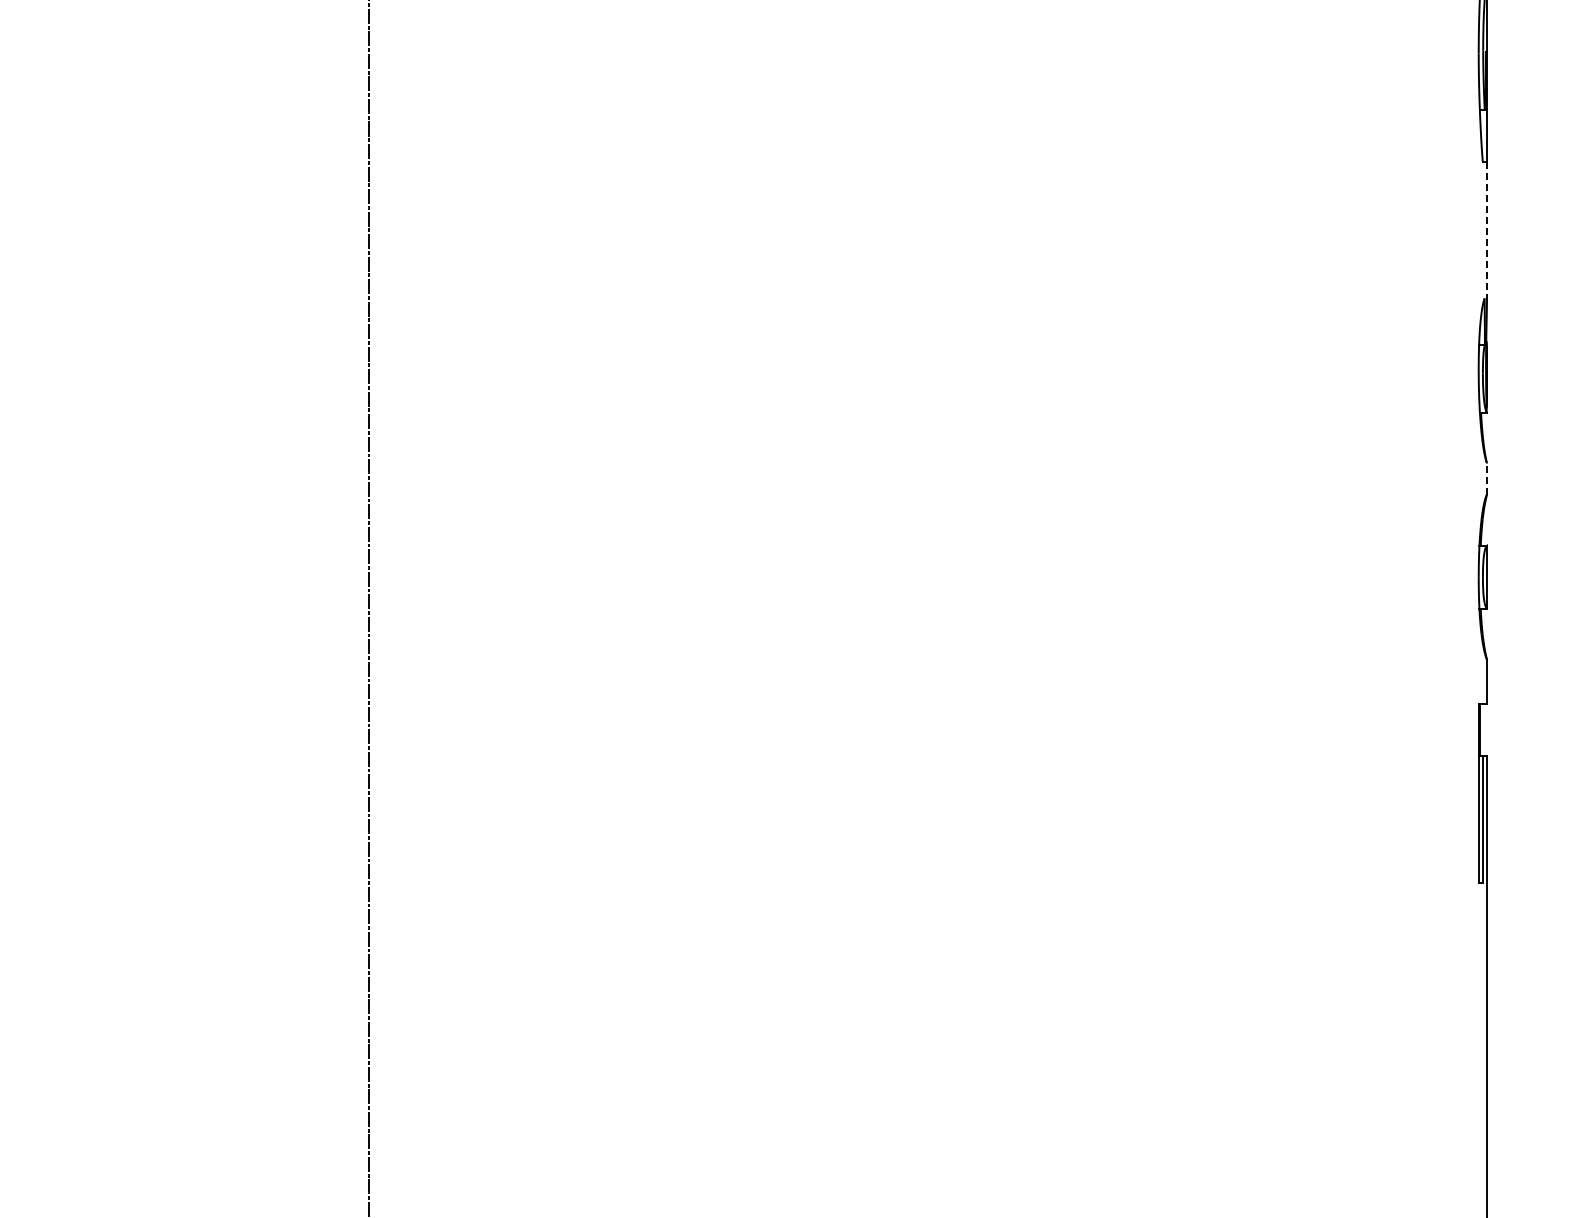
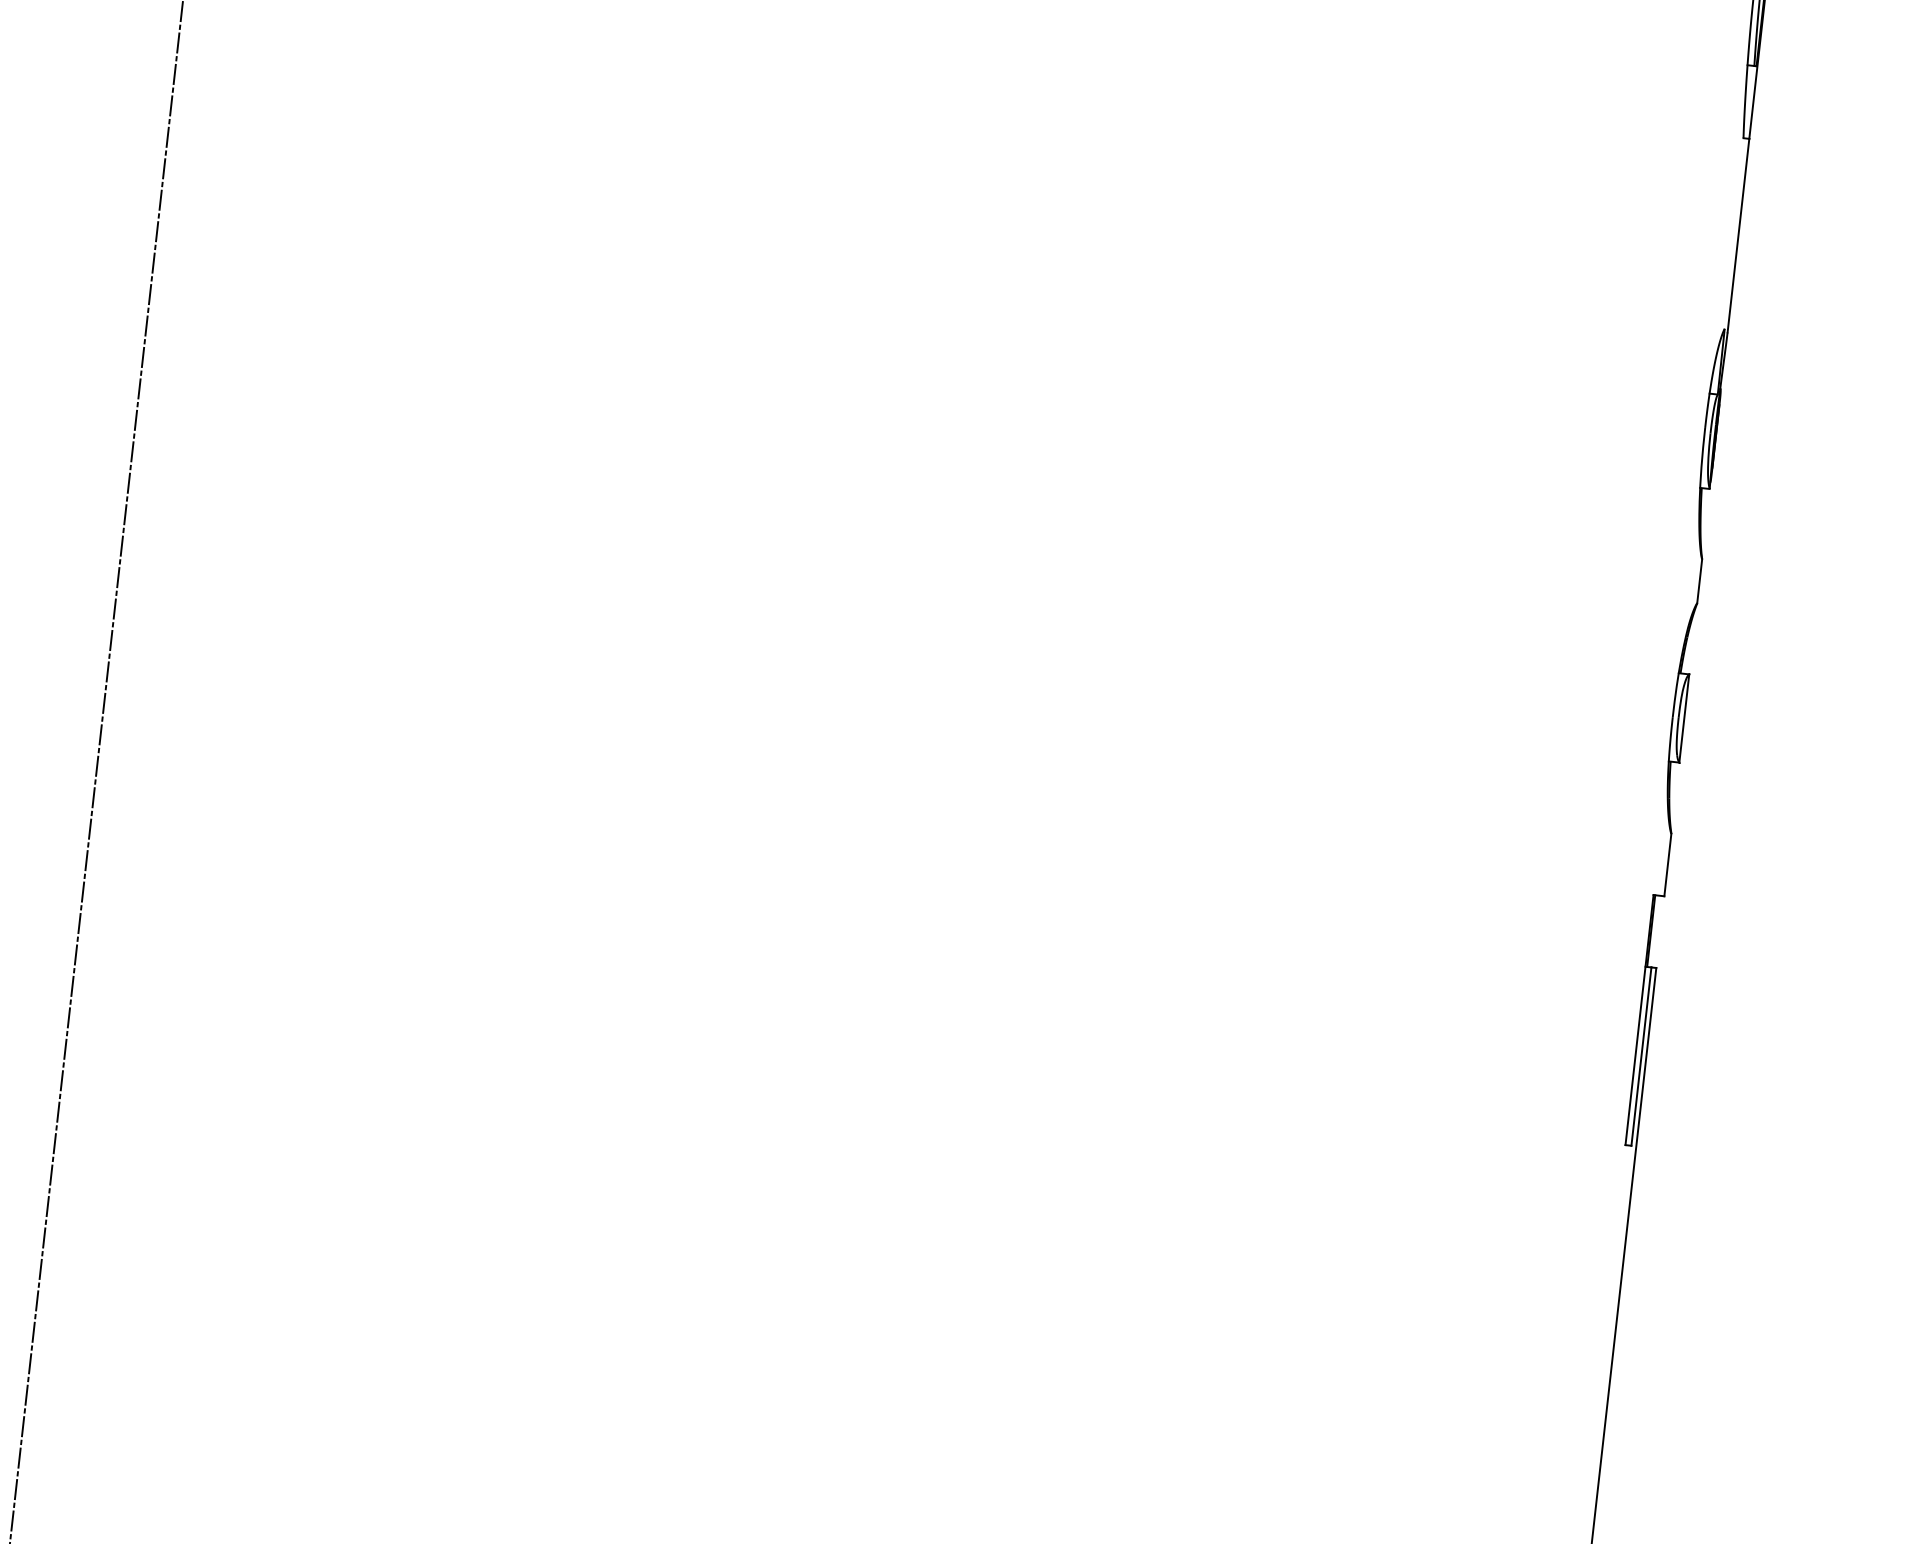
line: (1486, 231) -> (1737, 235), dashed -> solid
line: (1486, 478) -> (1699, 580), dashed -> solid

